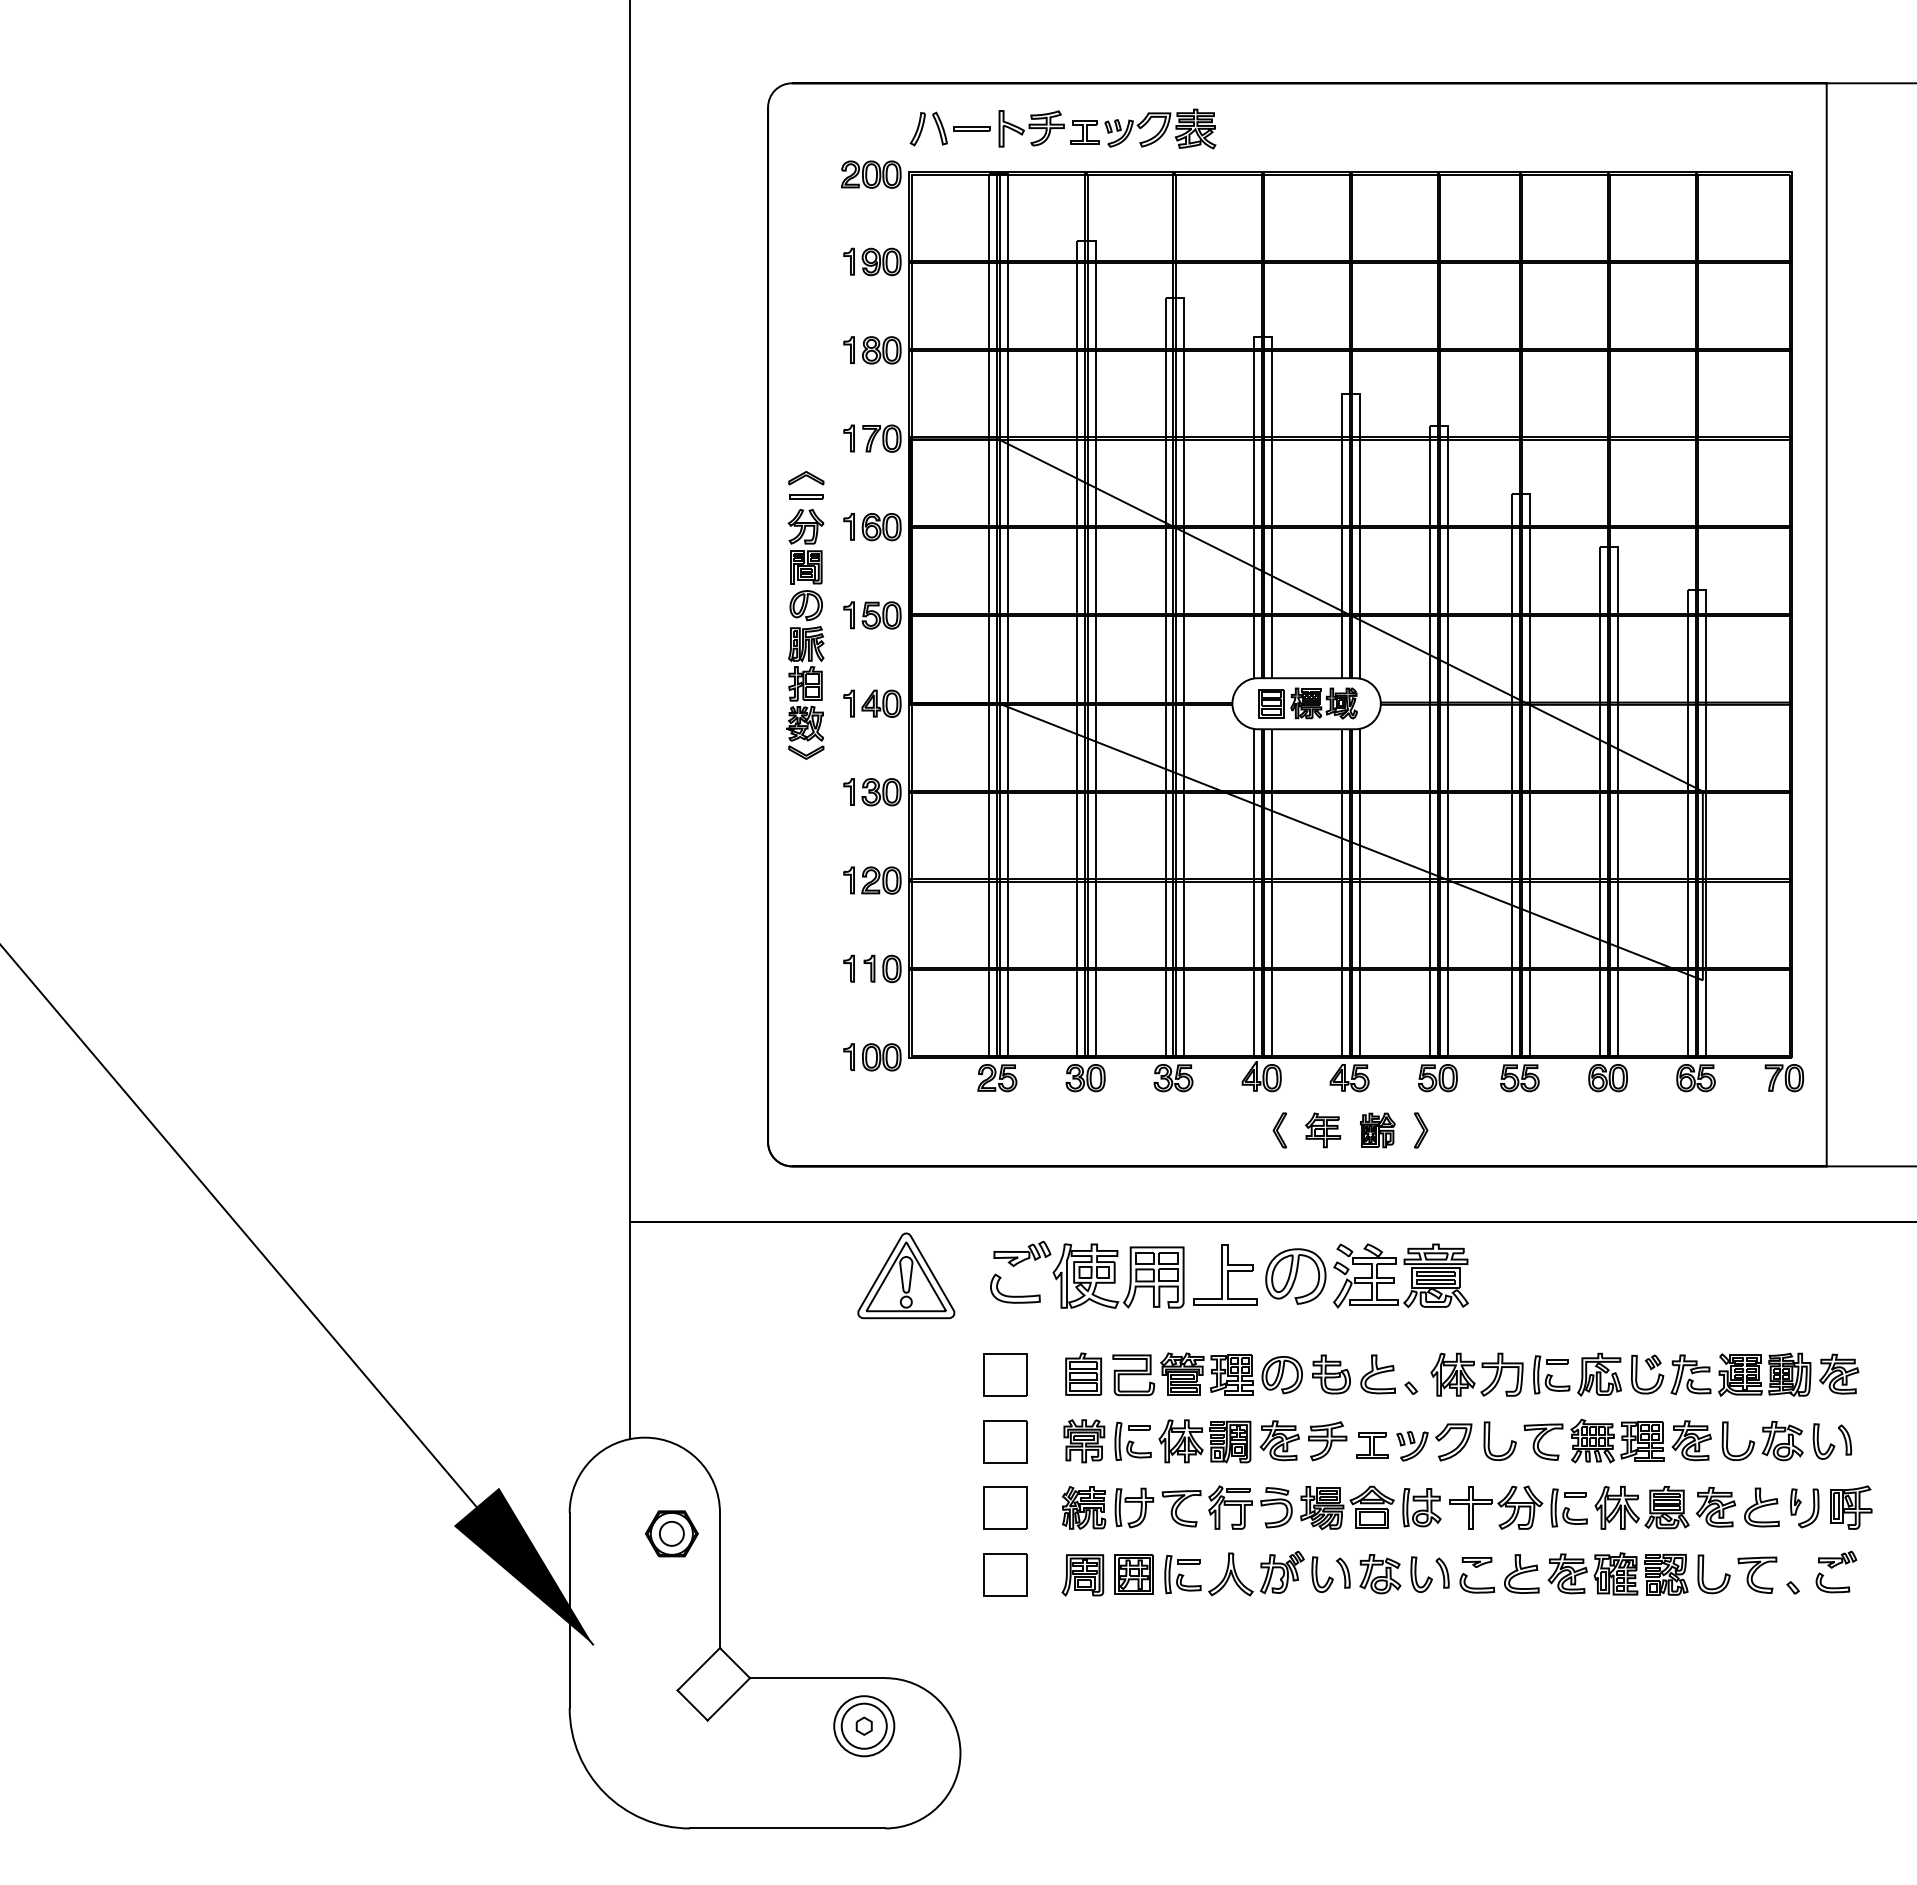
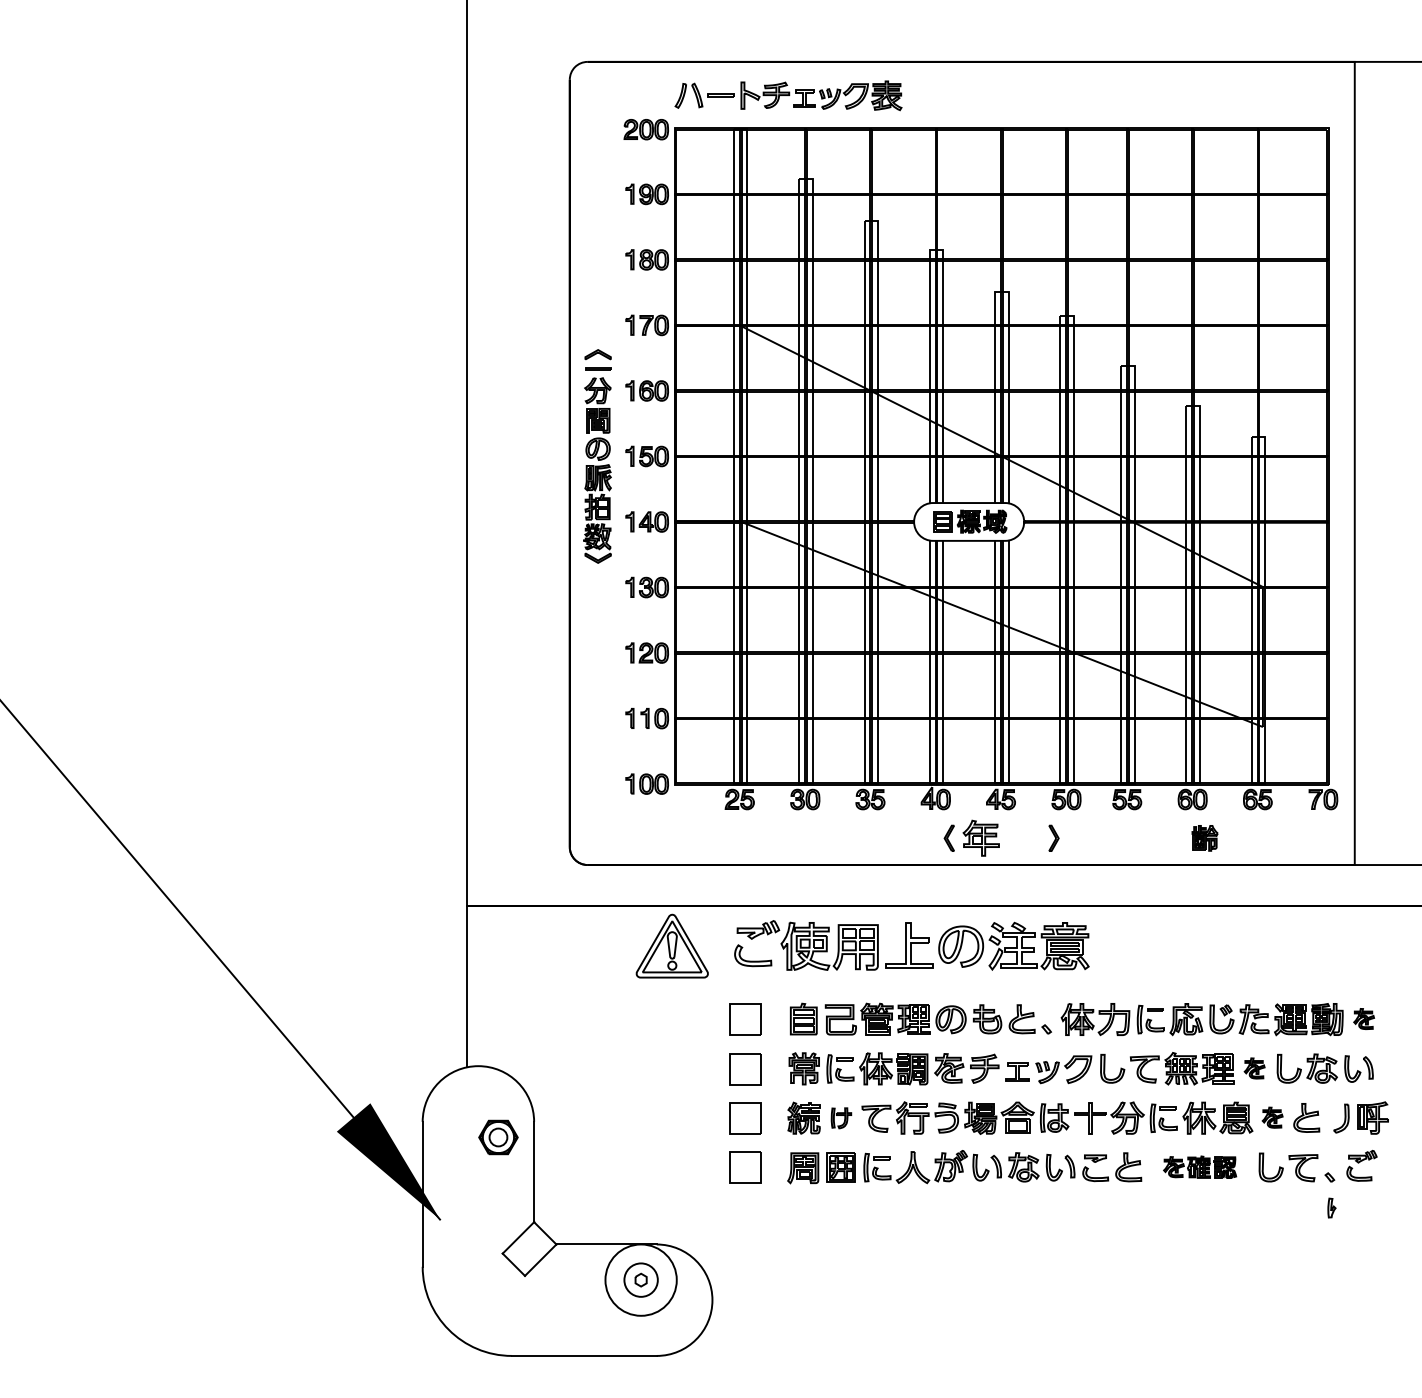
part: (1323, 1130) -> (981, 838), size x1.4
part: (1377, 1130) -> (1204, 838), moved
part: (1839, 1373) -> (1364, 1018), size x0.7
part: (1691, 1440) -> (1254, 1068), size x0.7
part: (1795, 1501) -> (1331, 1207), moved
part: (1715, 1506) -> (1272, 1117), size x0.7
part: (1134, 1507) -> (841, 1117), size x0.7
part: (1617, 1573) -> (1199, 1166), size x0.7
circle: (864, 1726) -> (641, 1280), size x1.6

